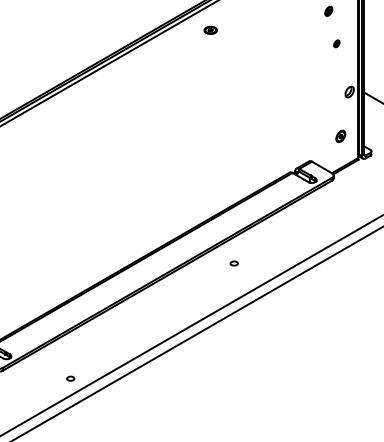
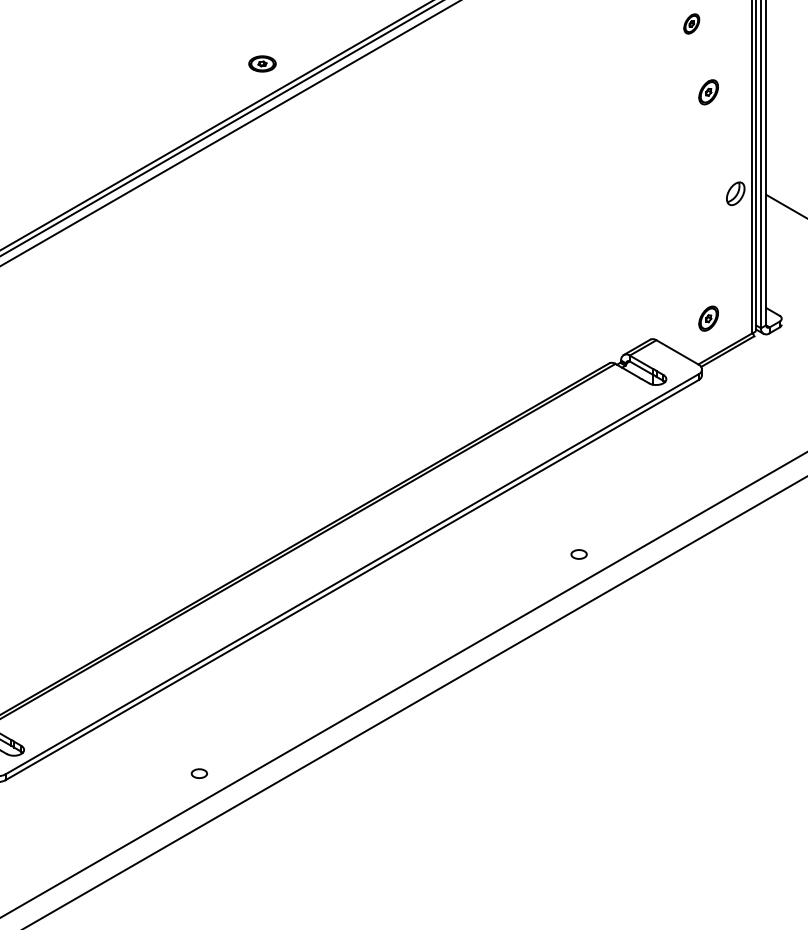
part: (210, 29) -> (262, 62), moved
part: (336, 43) -> (707, 91), size x1.67
part: (340, 136) -> (707, 318), moved
part: (233, 263) -> (577, 554), moved
part: (70, 378) -> (198, 773), moved

